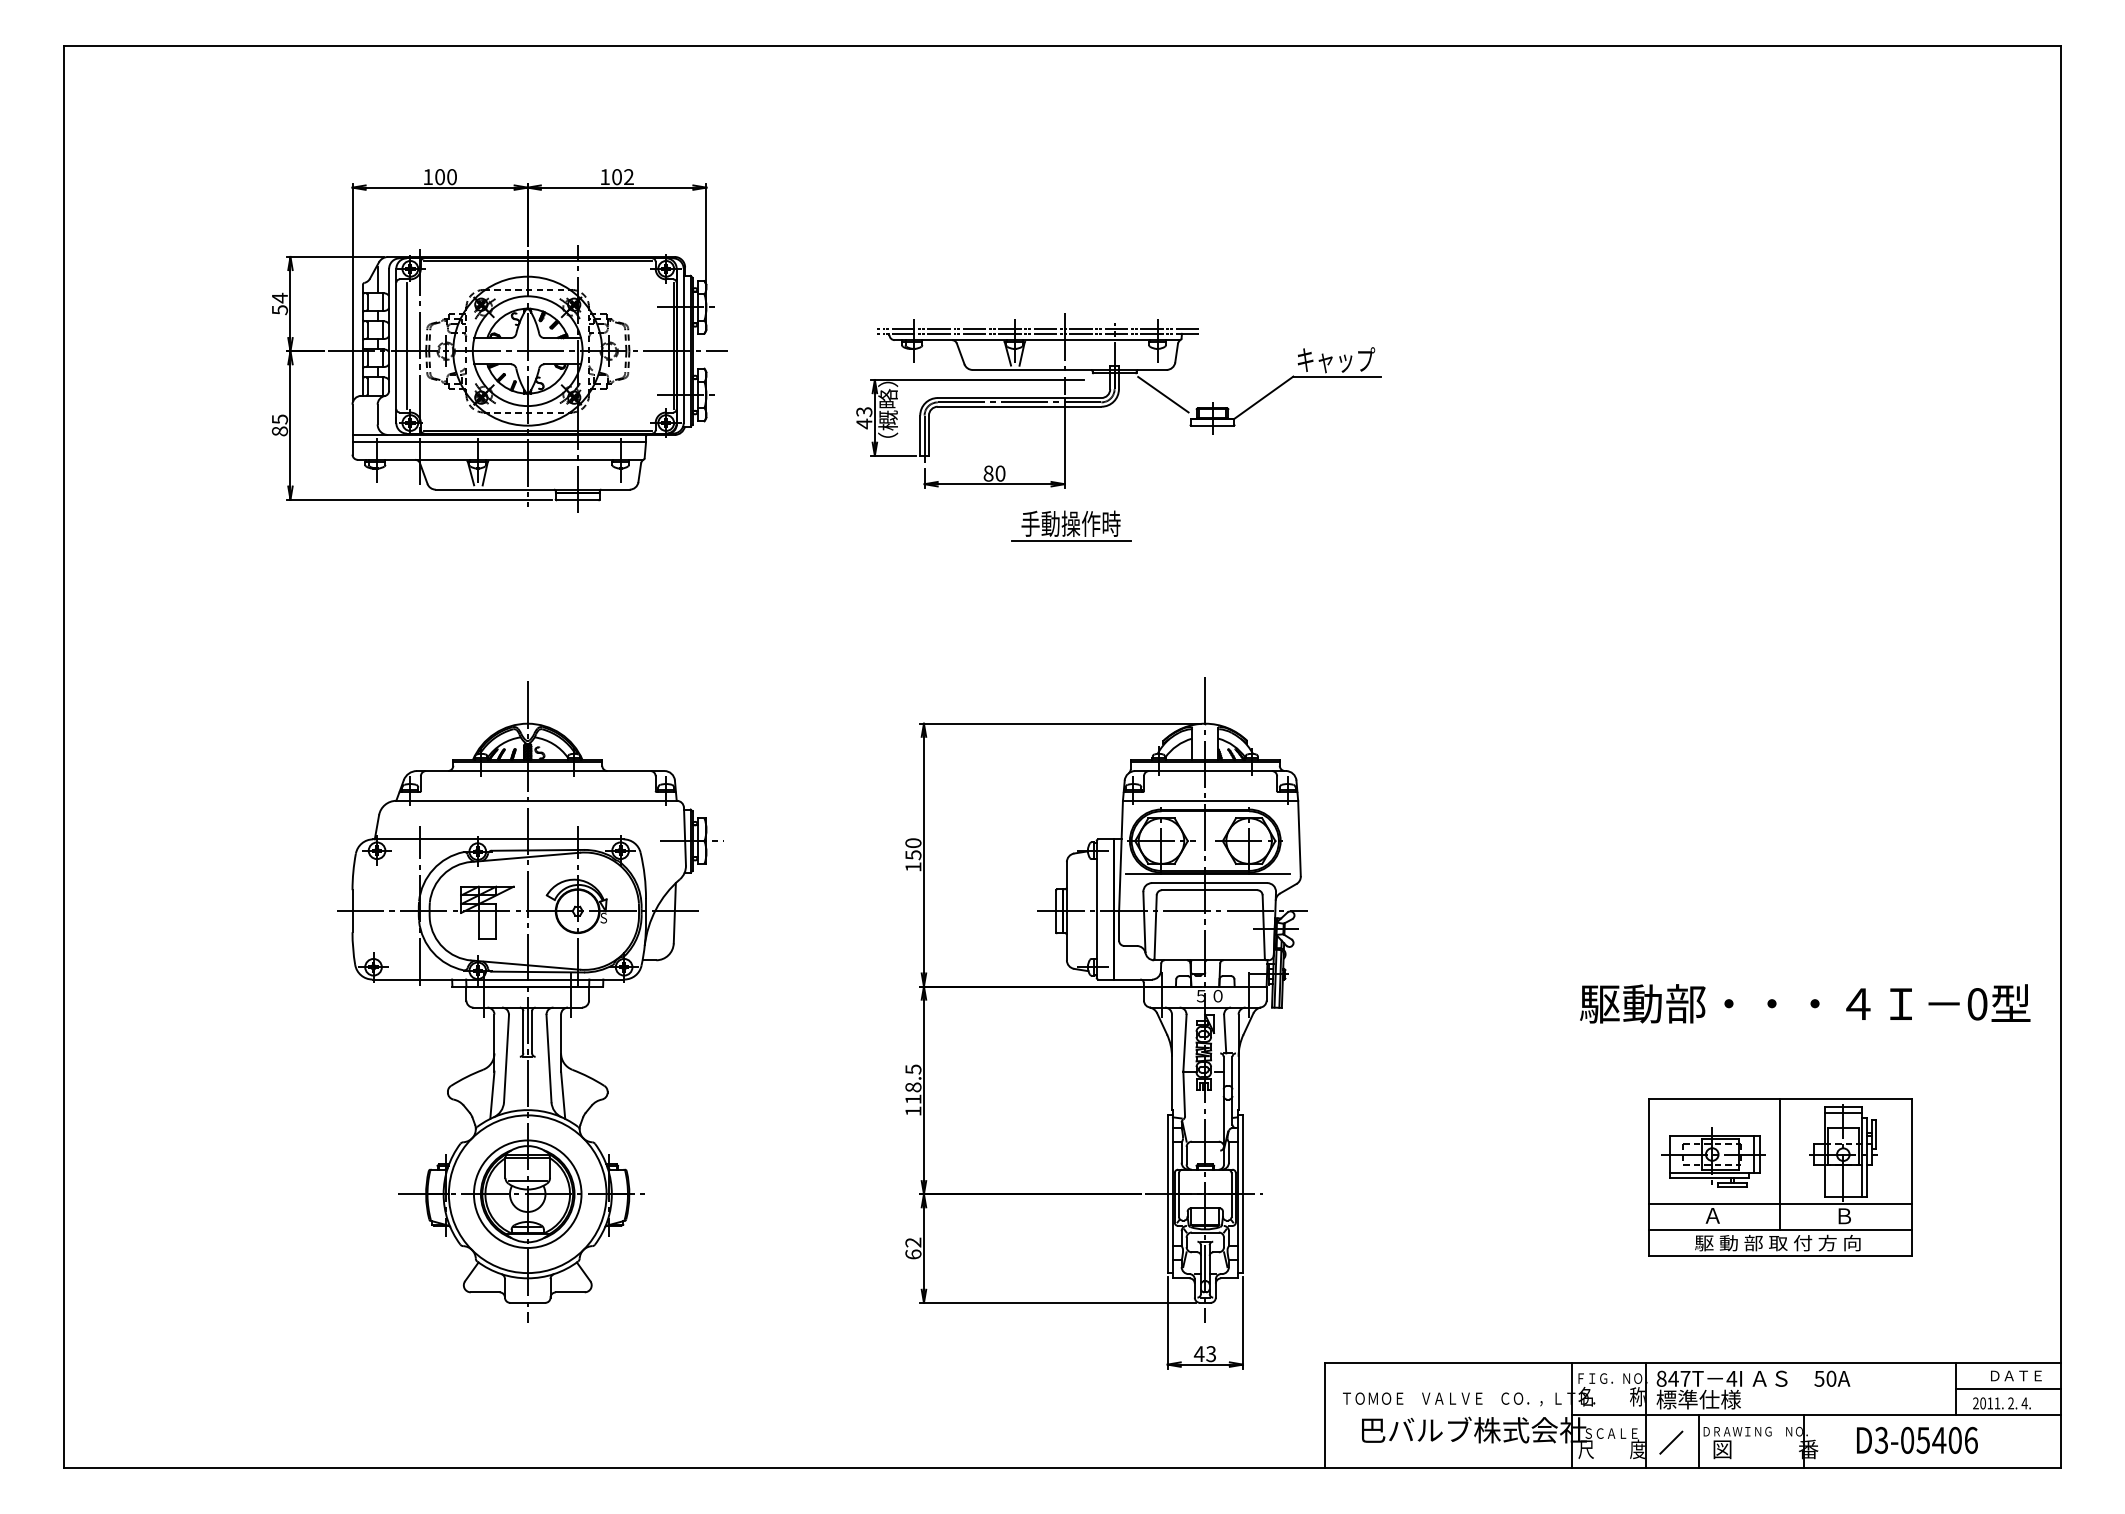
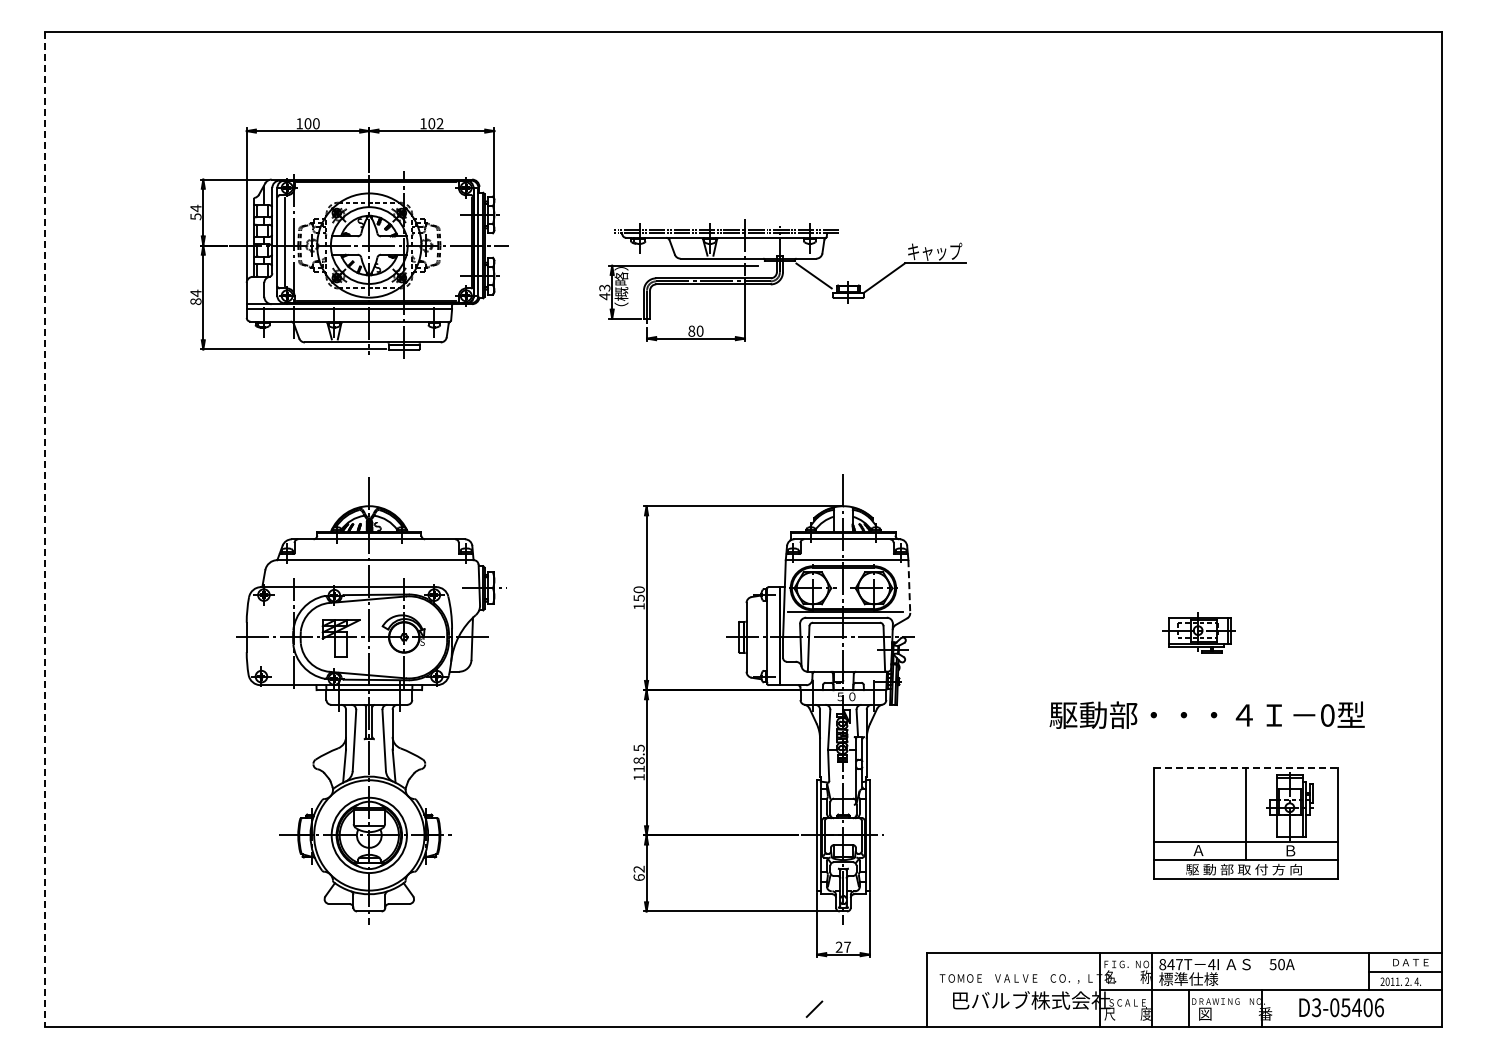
text: (279, 419) -> (195, 293), 85 -> 84
part: (1071, 525) -> (749, 367), removed
line: (63, 757) -> (44, 529), solid -> dashed
line: (1299, 839) -> (909, 587), solid -> dashed
text: (1804, 1002) -> (1206, 714), moved
line: (1779, 1098) -> (1245, 768), solid -> dashed
part: (1712, 1157) -> (1198, 632), moved
text: (1203, 1352) -> (842, 946), 43 -> 27
line: (1671, 1441) -> (814, 1008), moved

